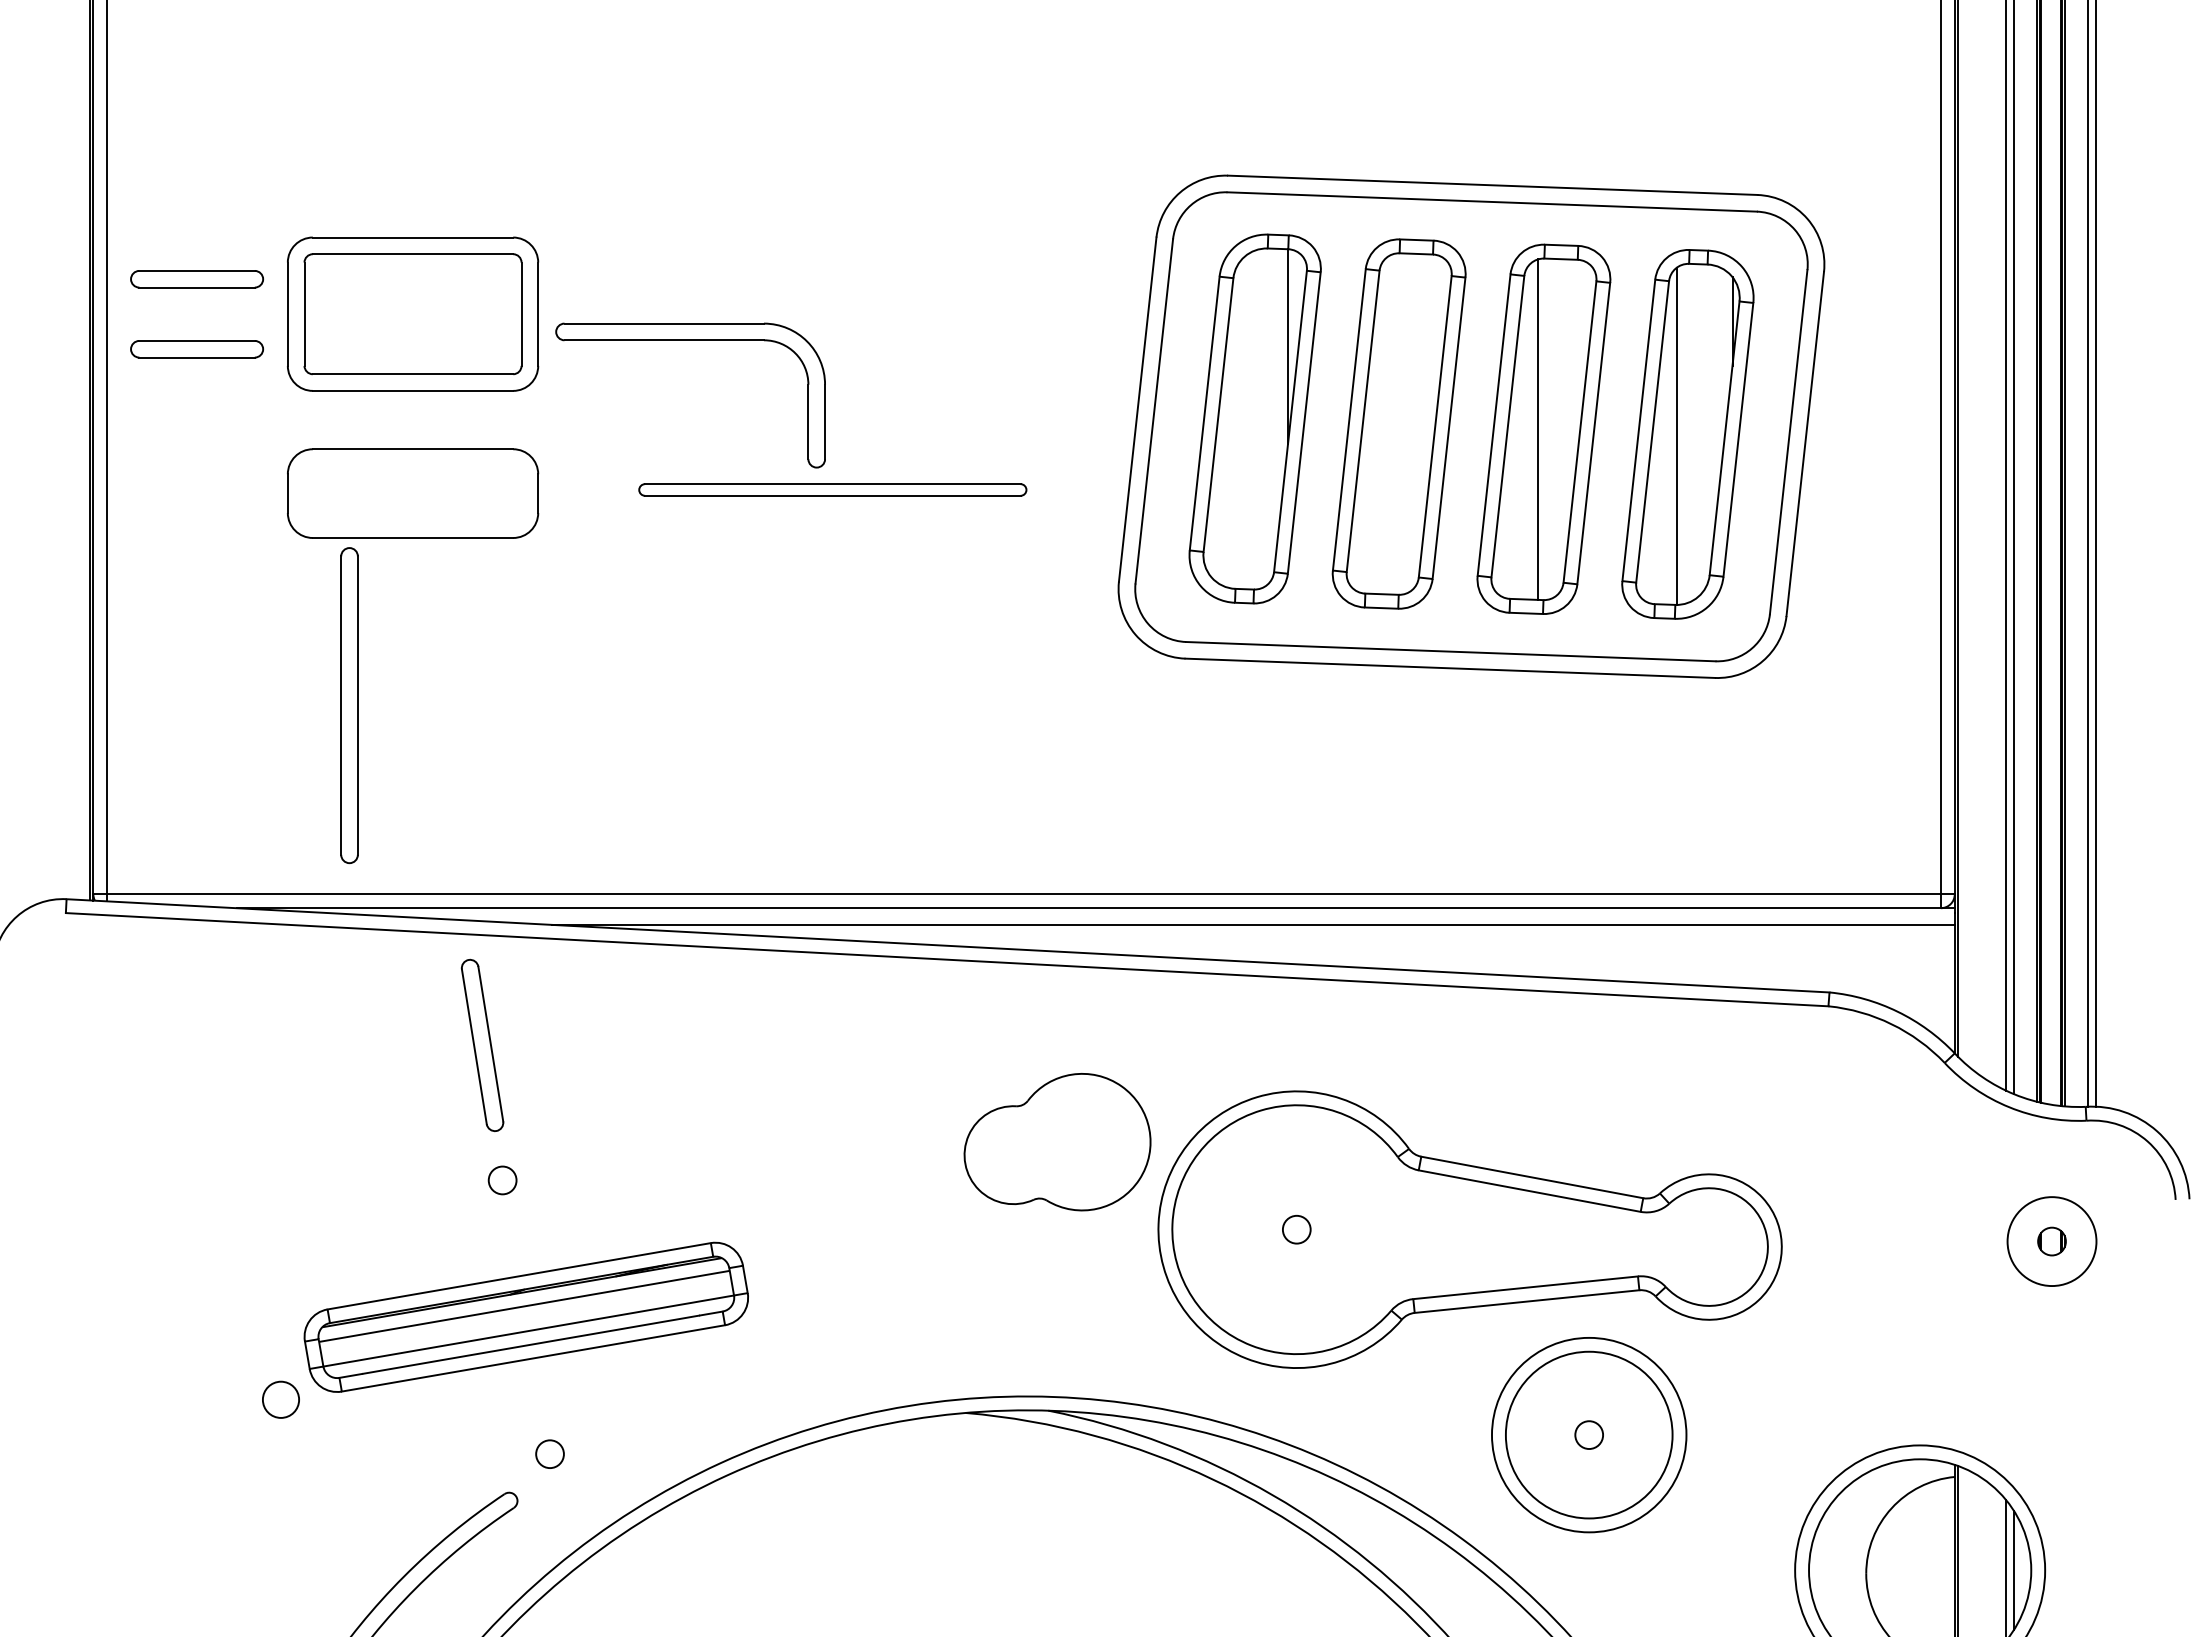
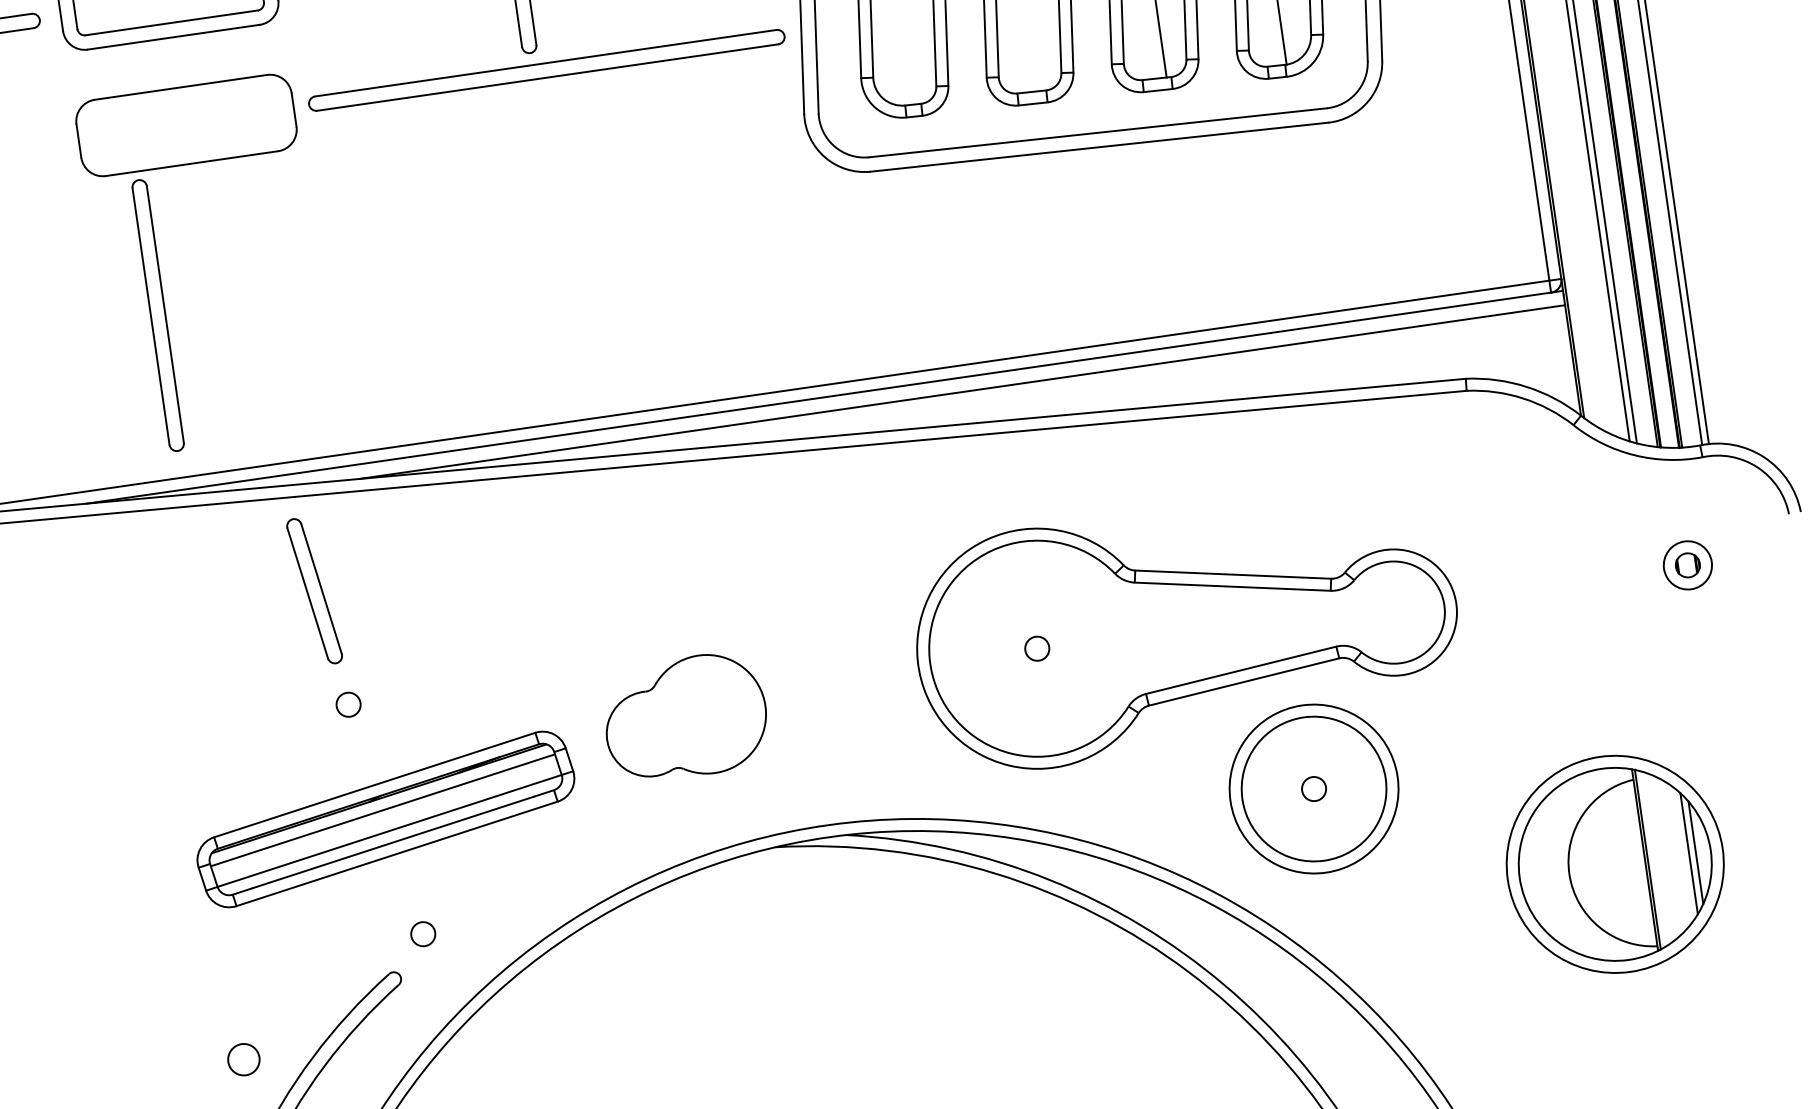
part: (832, 489) -> (546, 70), size x1.43
part: (1057, 1142) -> (685, 717), moved
circle: (2051, 1241) -> (1687, 565), size x0.62
circle: (280, 1399) -> (243, 1059), moved

